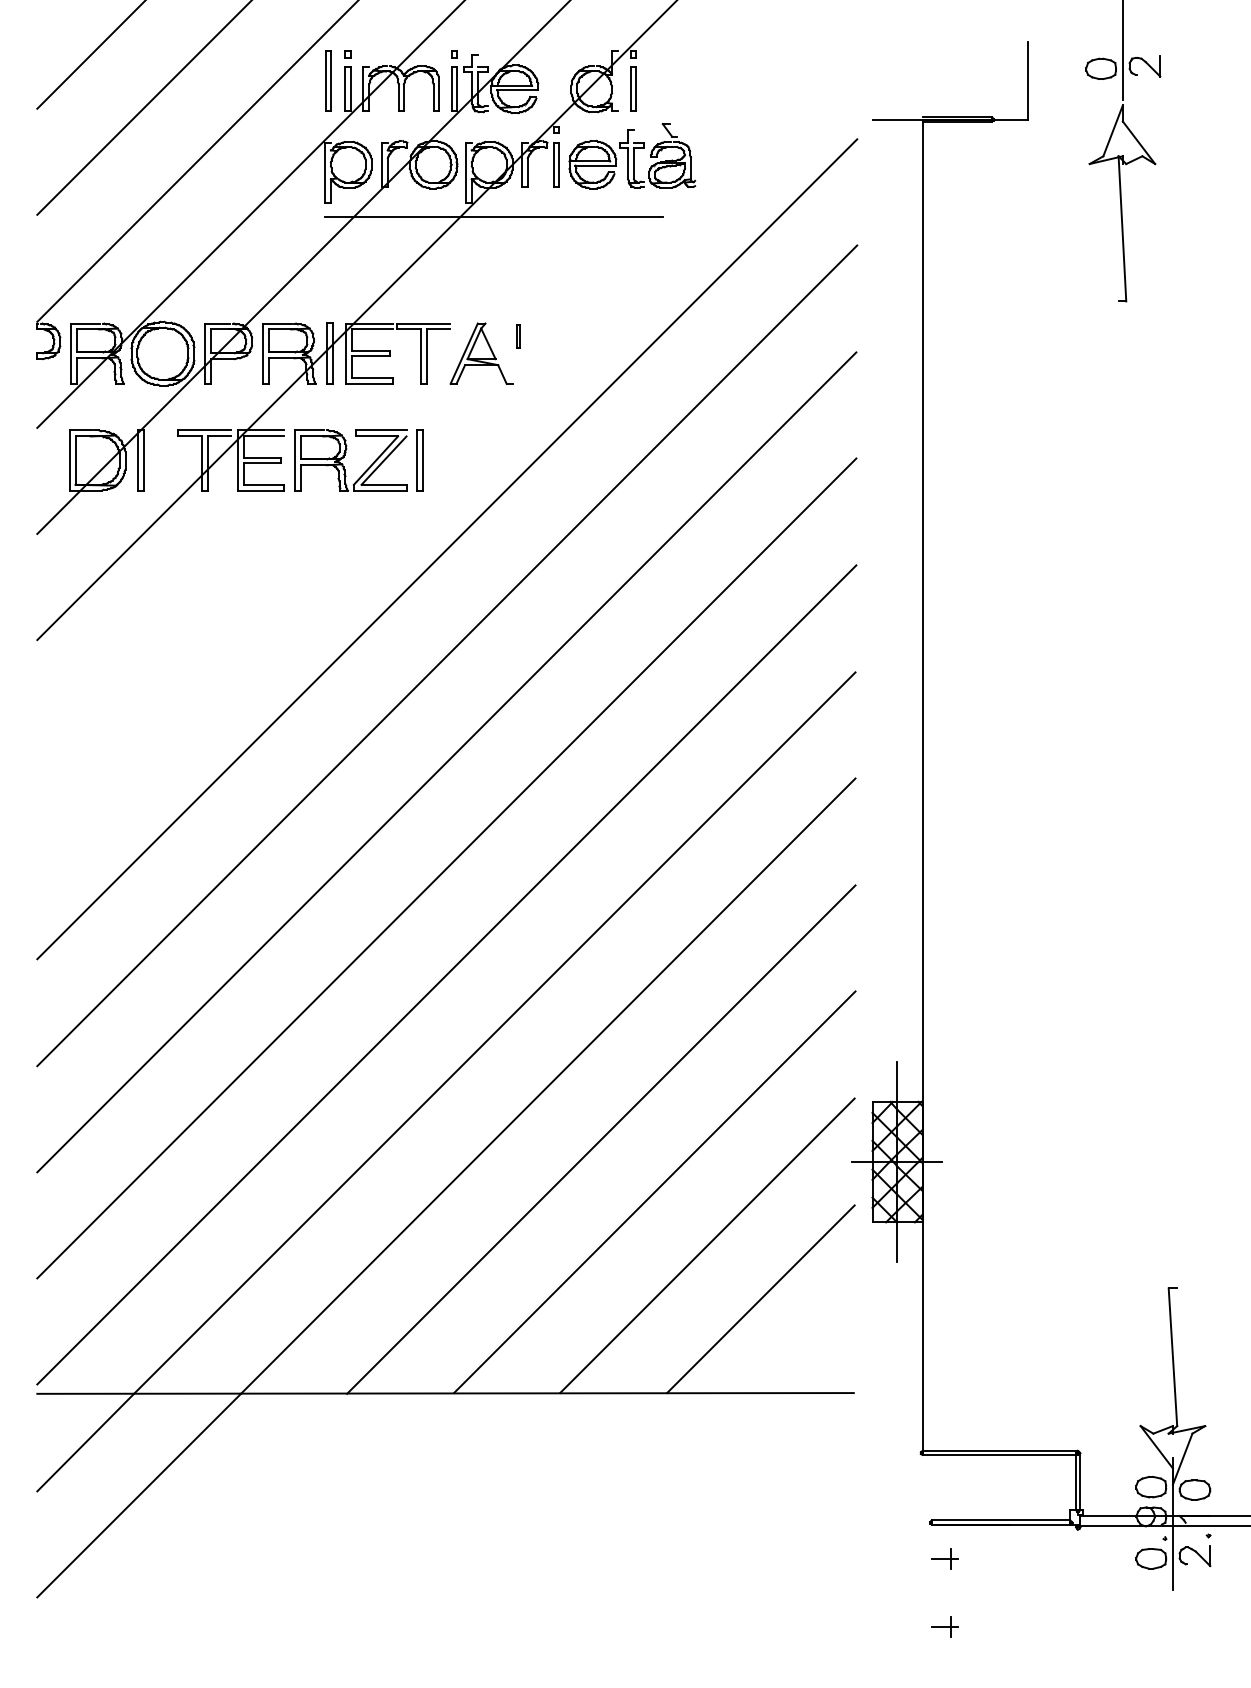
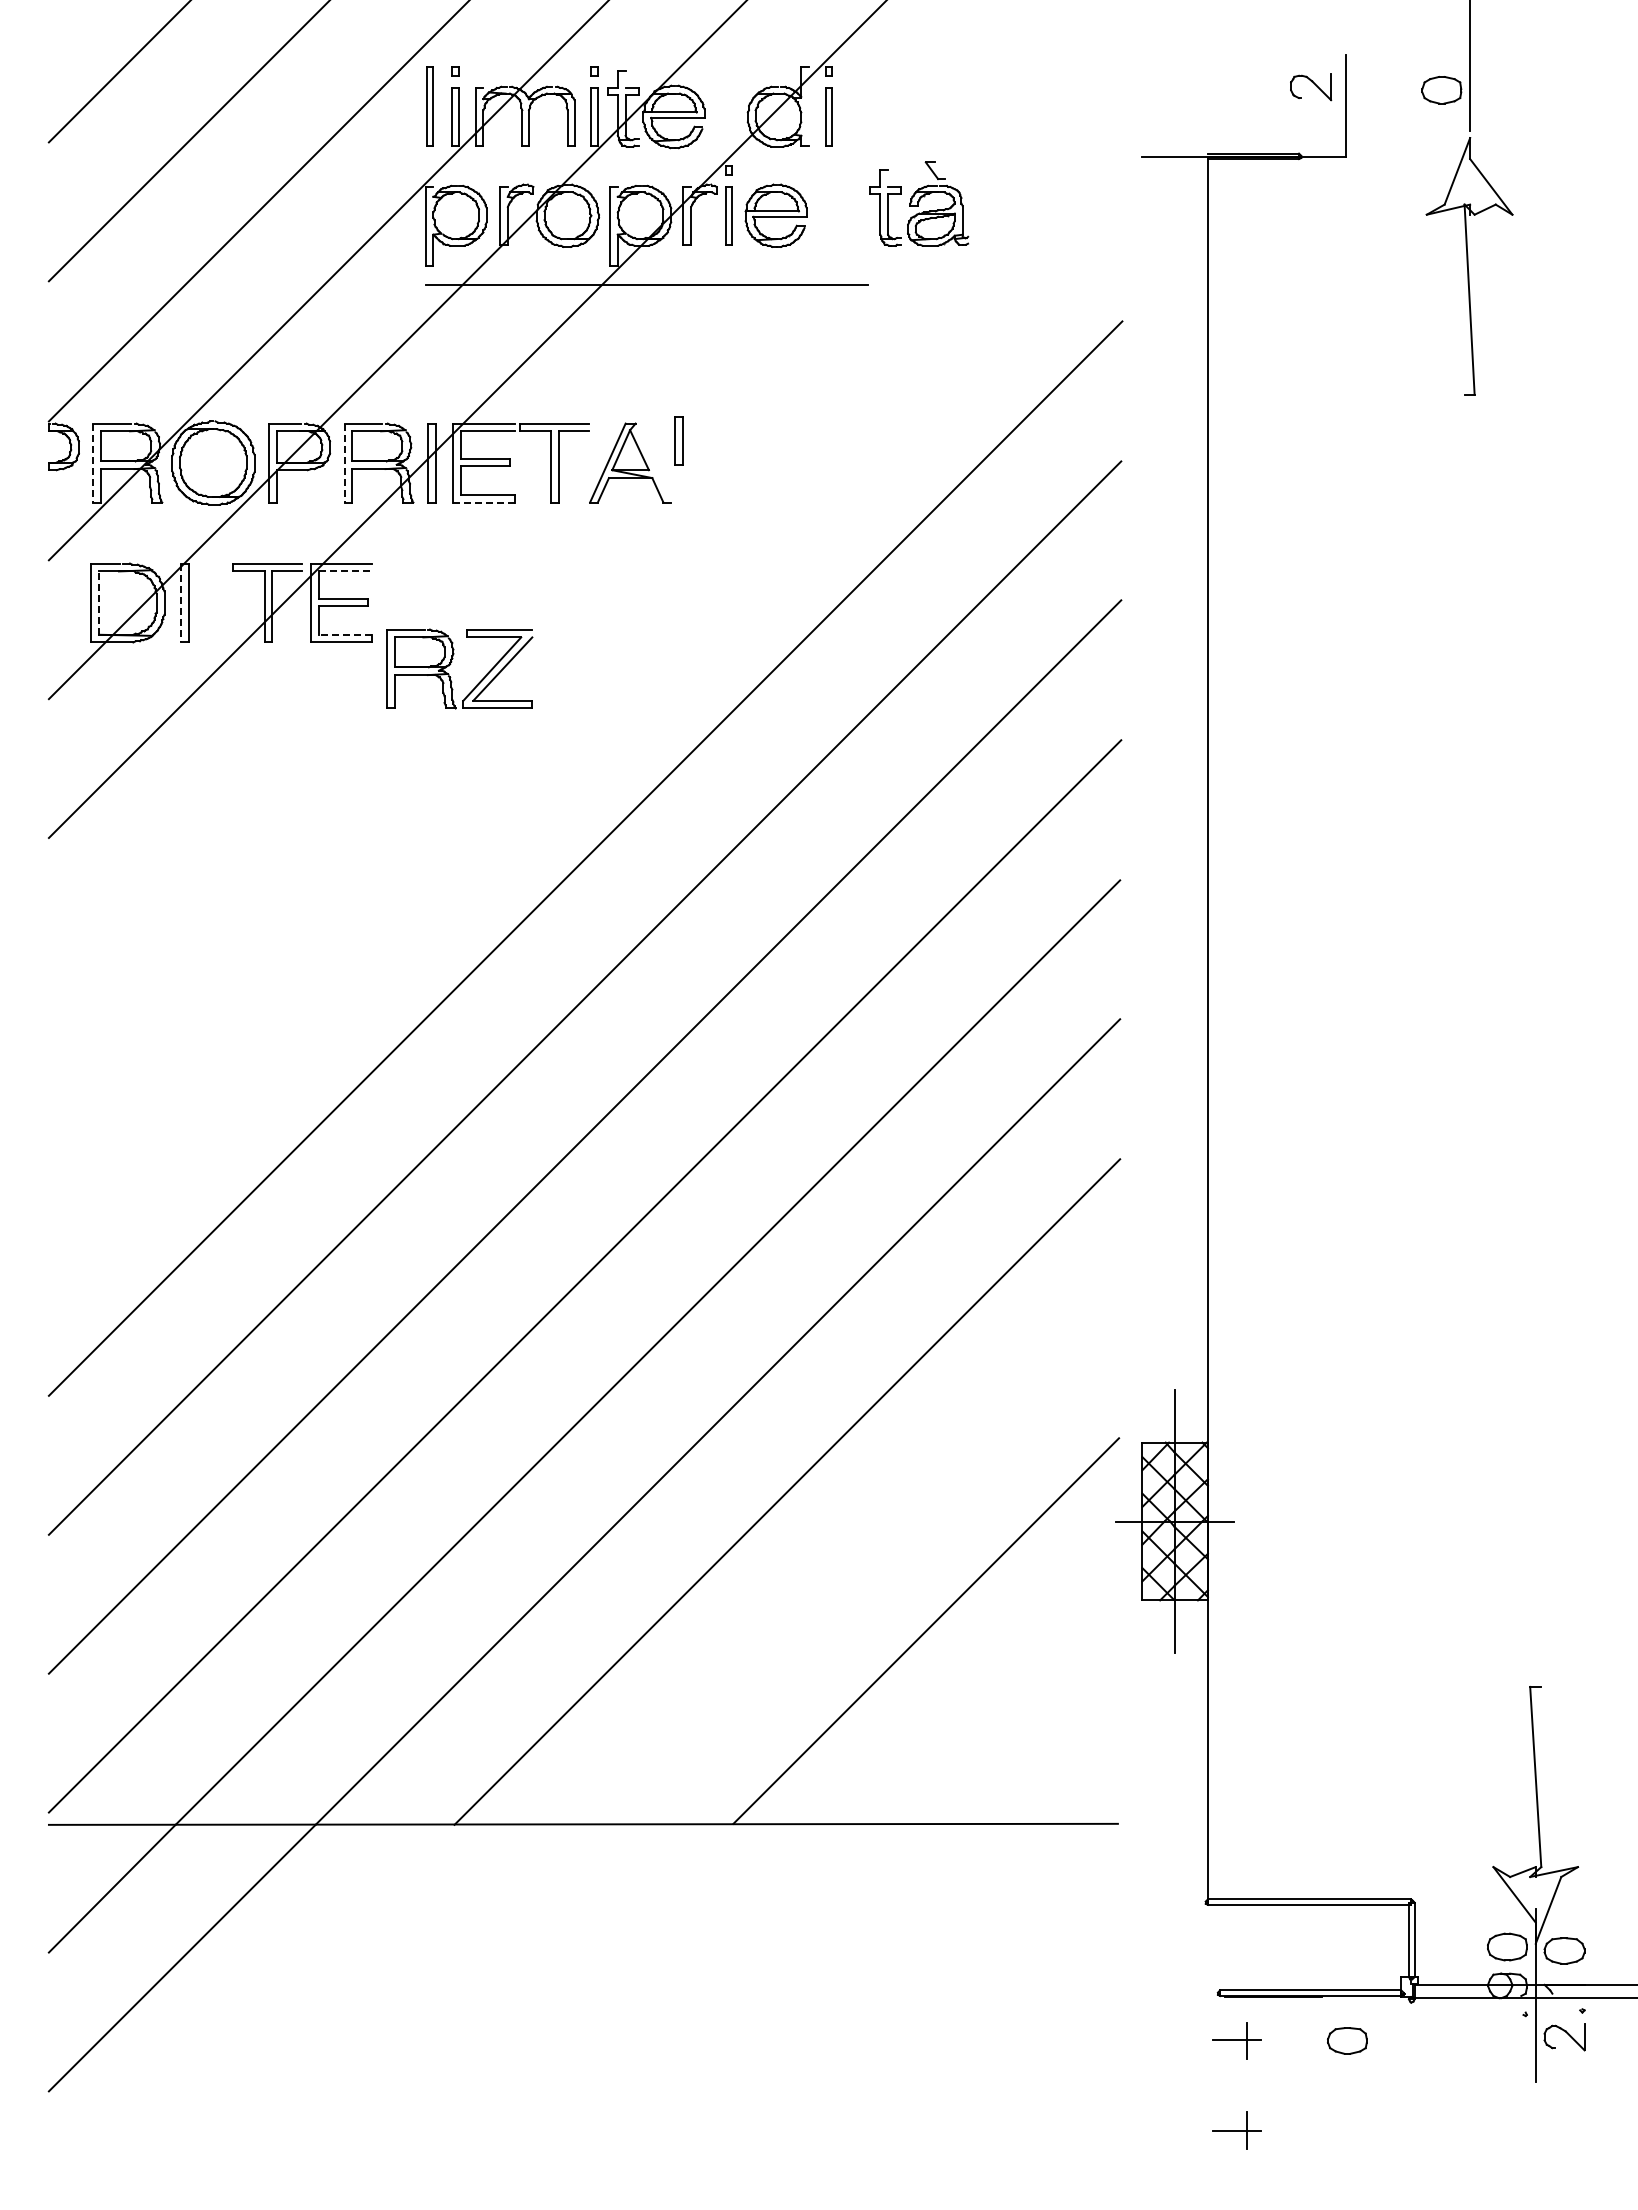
part: (1145, 66) -> (1311, 87), moved
part: (657, 155) -> (919, 203), moved
part: (518, 336) -> (678, 440), size x1.6
line: (71, 354) -> (93, 463), solid -> dashed
line: (263, 354) -> (344, 463), solid -> dashed
line: (369, 383) -> (483, 502), solid -> dashed
line: (263, 436) -> (345, 571), solid -> dashed
part: (344, 457) -> (451, 664), moved
line: (75, 460) -> (98, 603), solid -> dashed
line: (138, 460) -> (181, 603), solid -> dashed
part: (419, 460) -> (549, 602), removed
line: (263, 484) -> (345, 634), solid -> dashed
line: (447, 548) -> (585, 718), removed
line: (654, 1191) -> (857, 1560), removed
line: (761, 1298) -> (996, 1700), removed
part: (945, 1558) -> (1237, 2040), size x1.4
part: (1151, 1558) -> (1347, 2040), moved
part: (945, 1627) -> (1237, 2130), size x1.4

